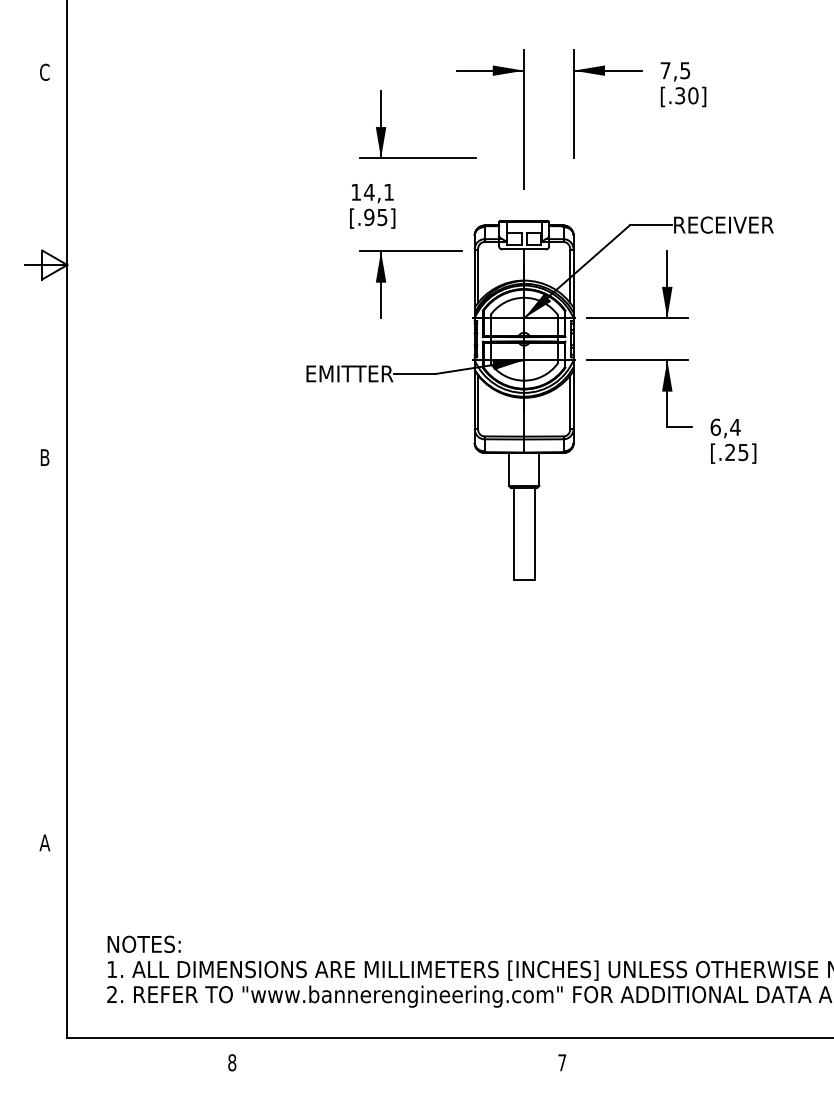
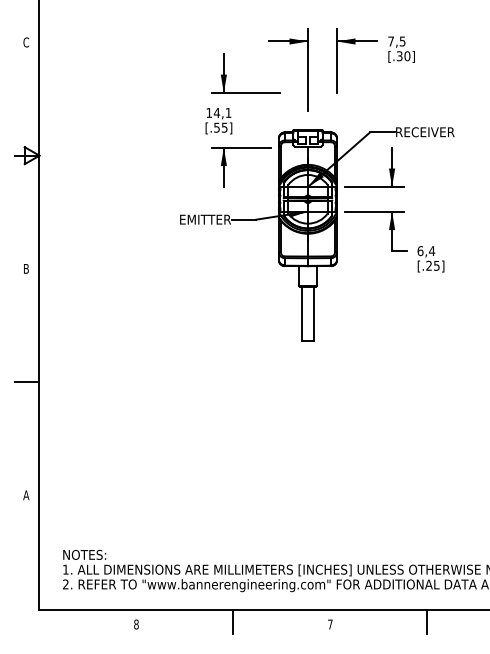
text: (368, 217) -> (216, 127), [.95] -> [.55]
line: (45, 650) -> (26, 382), added
line: (397, 1057) -> (233, 621), added
line: (727, 1057) -> (427, 621), added

